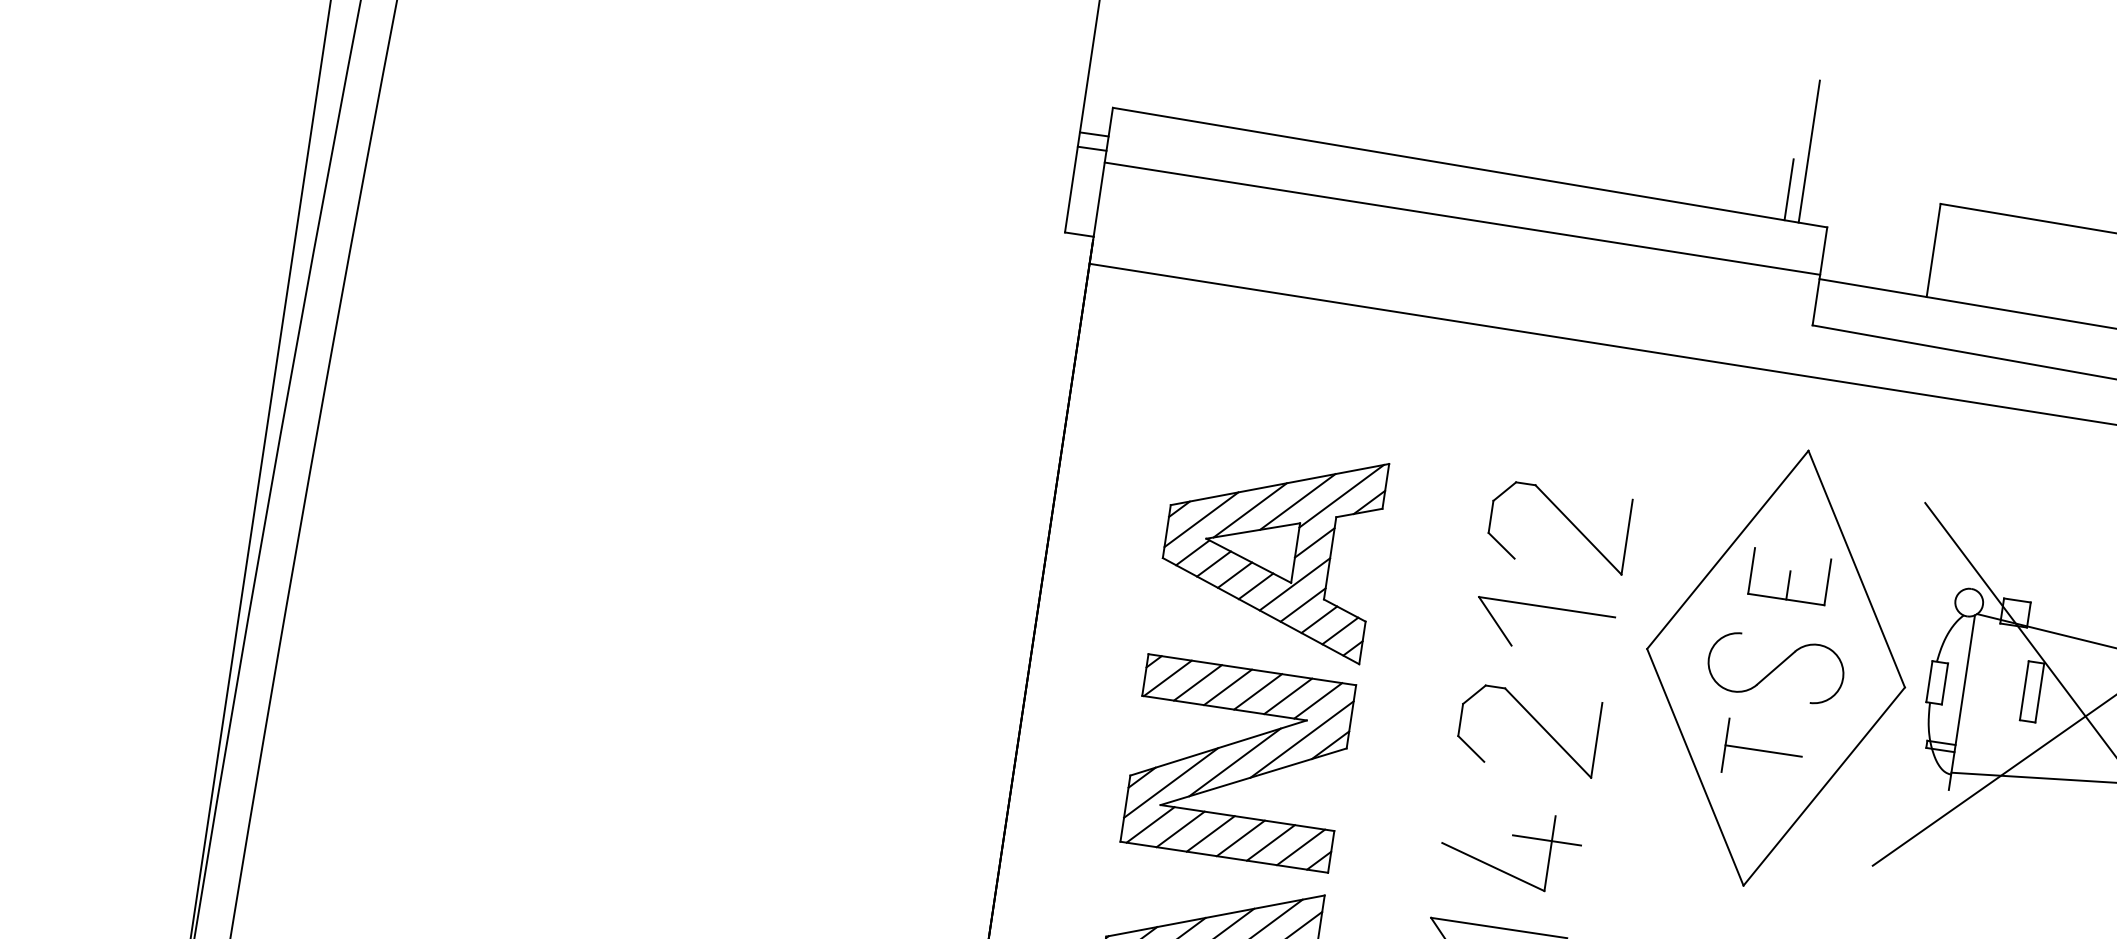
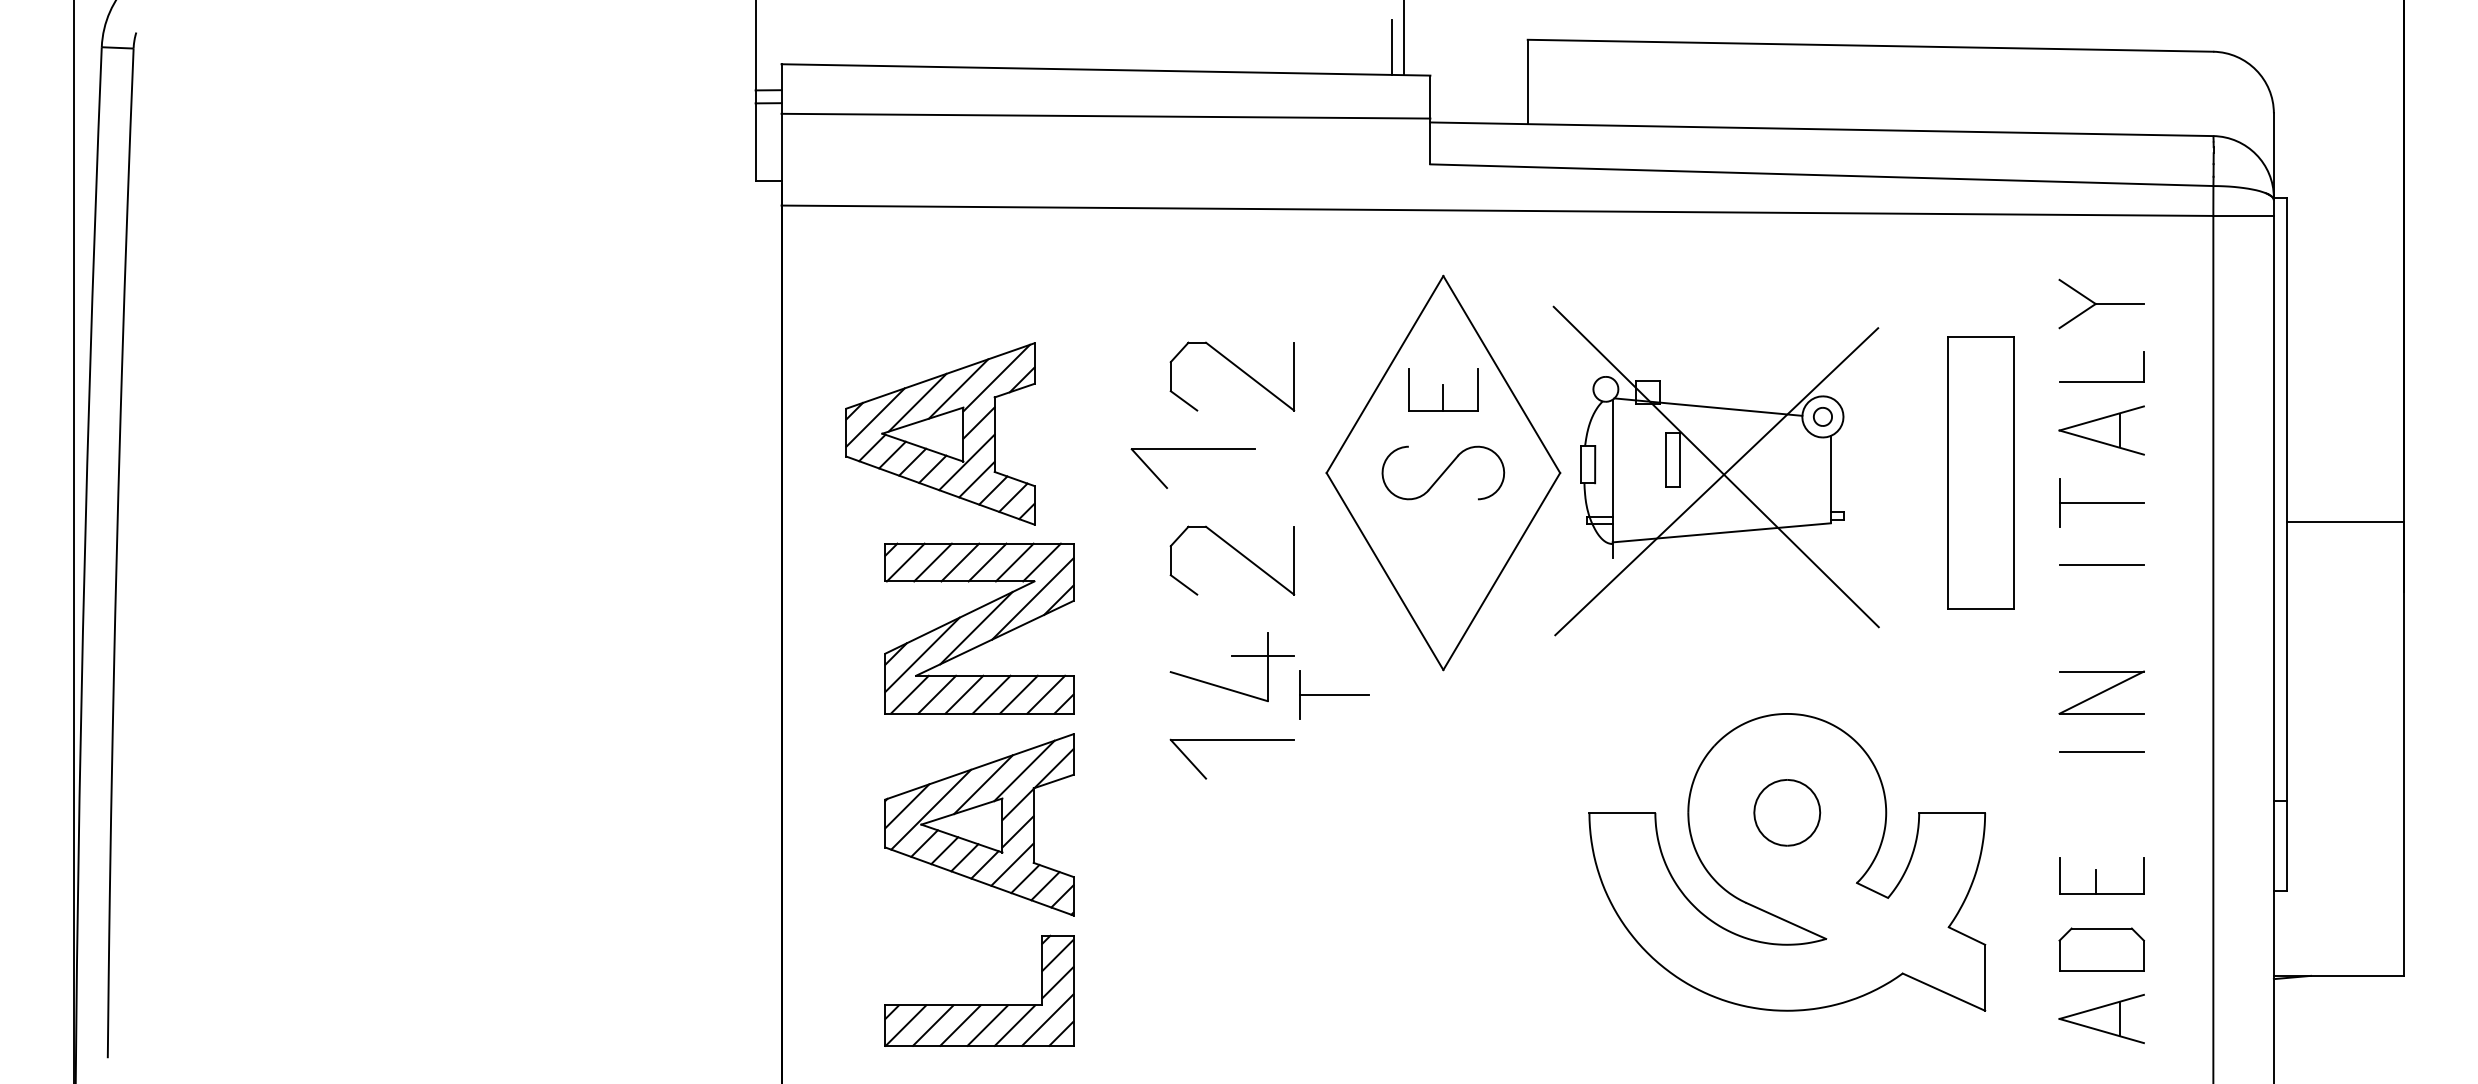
part: (1270, 548) -> (940, 433), moved
part: (1546, 607) -> (1192, 449), moved
part: (1763, 750) -> (1334, 694), moved

